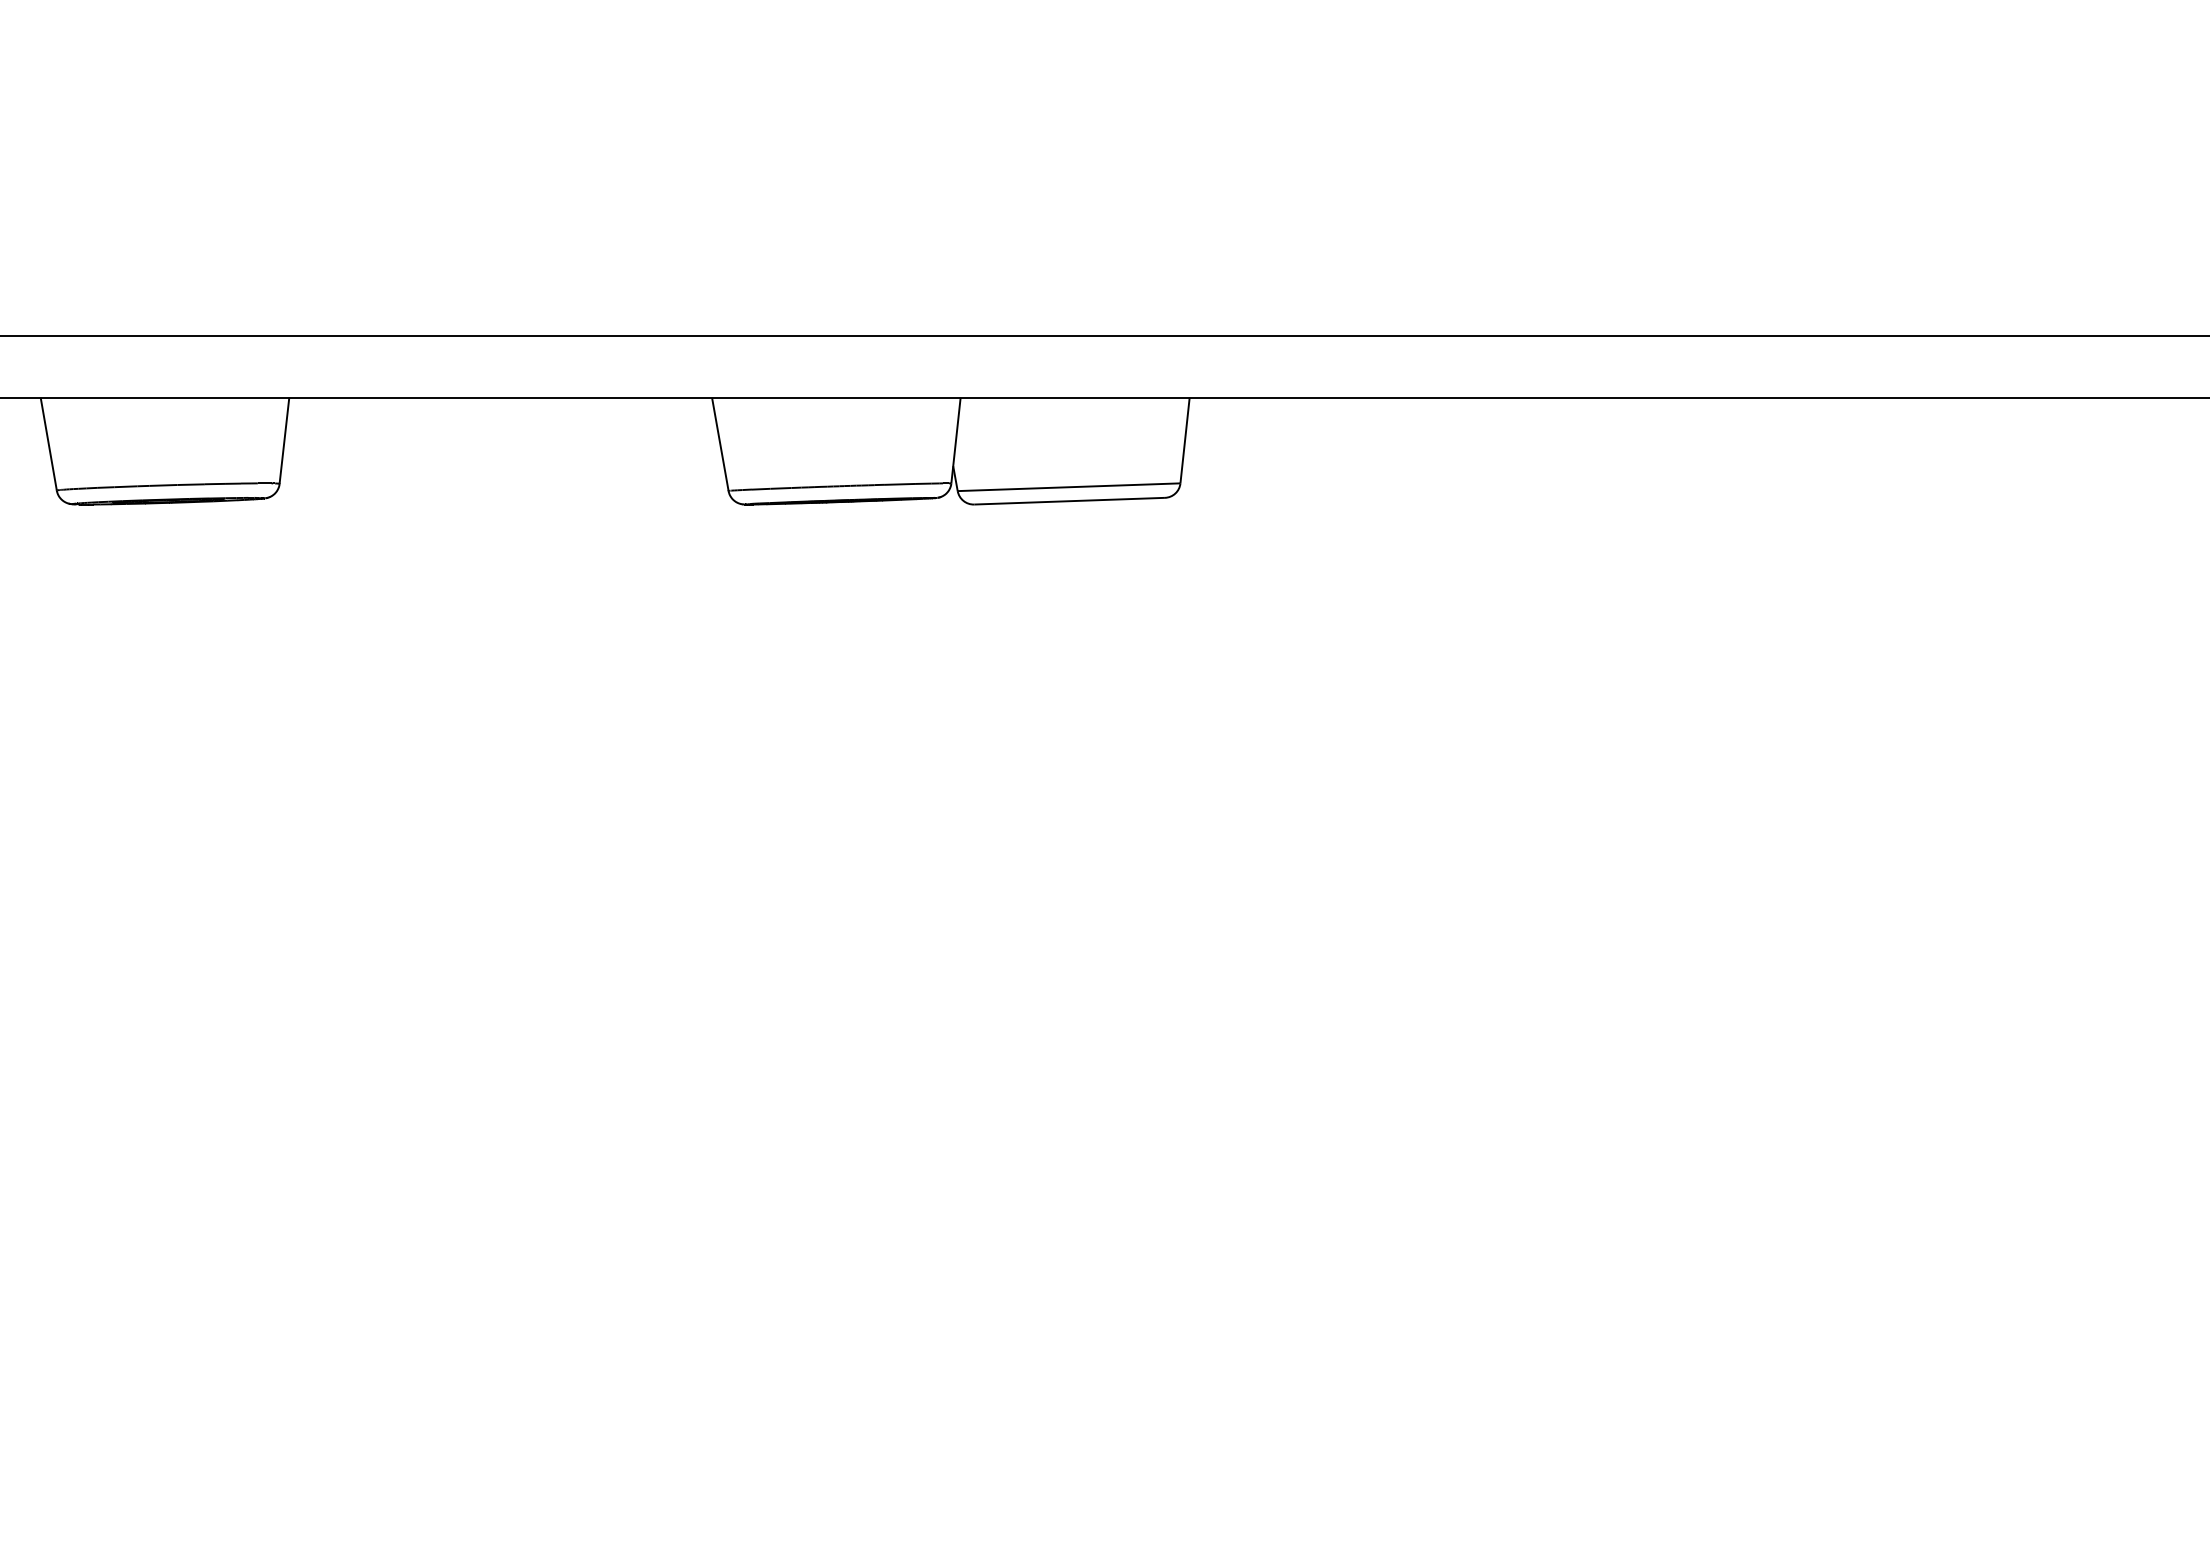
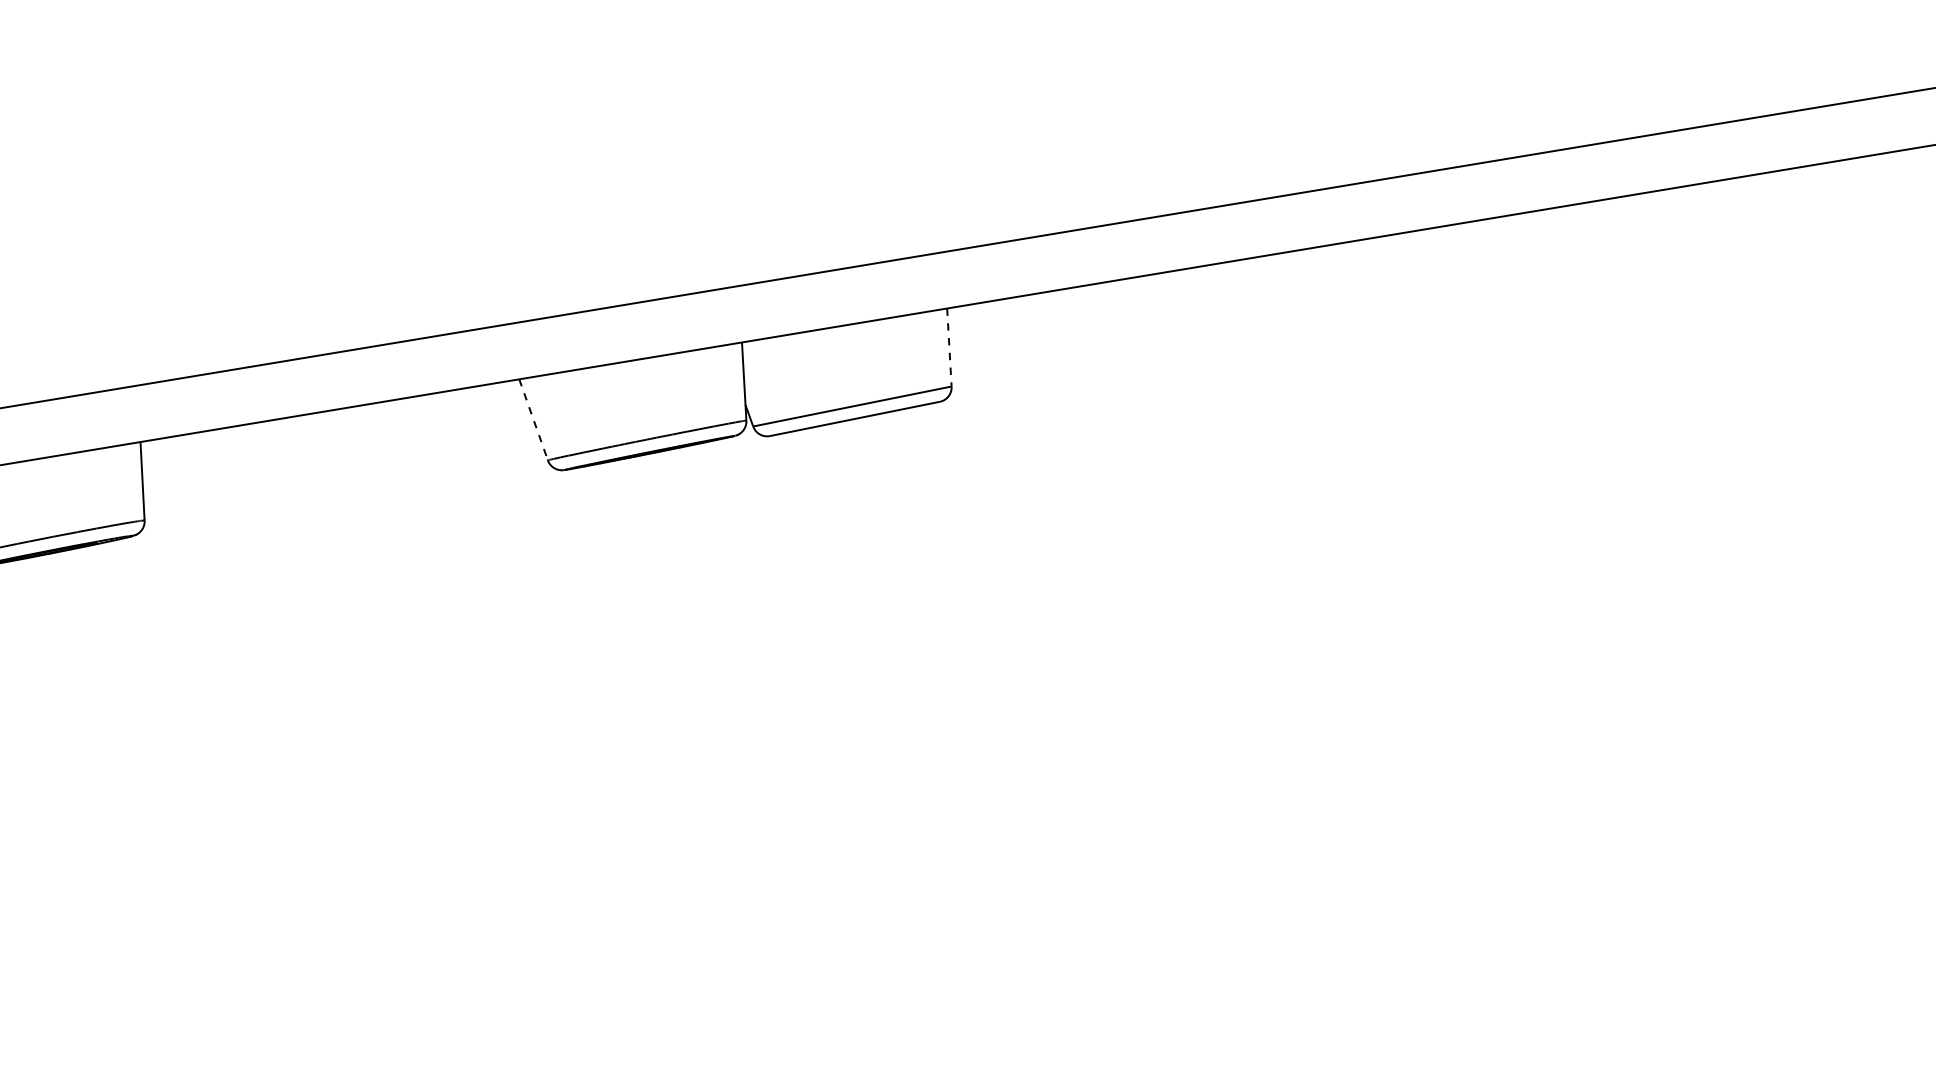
line: (1185, 441) -> (949, 348), solid -> dashed
line: (720, 444) -> (533, 419), solid -> dashed

